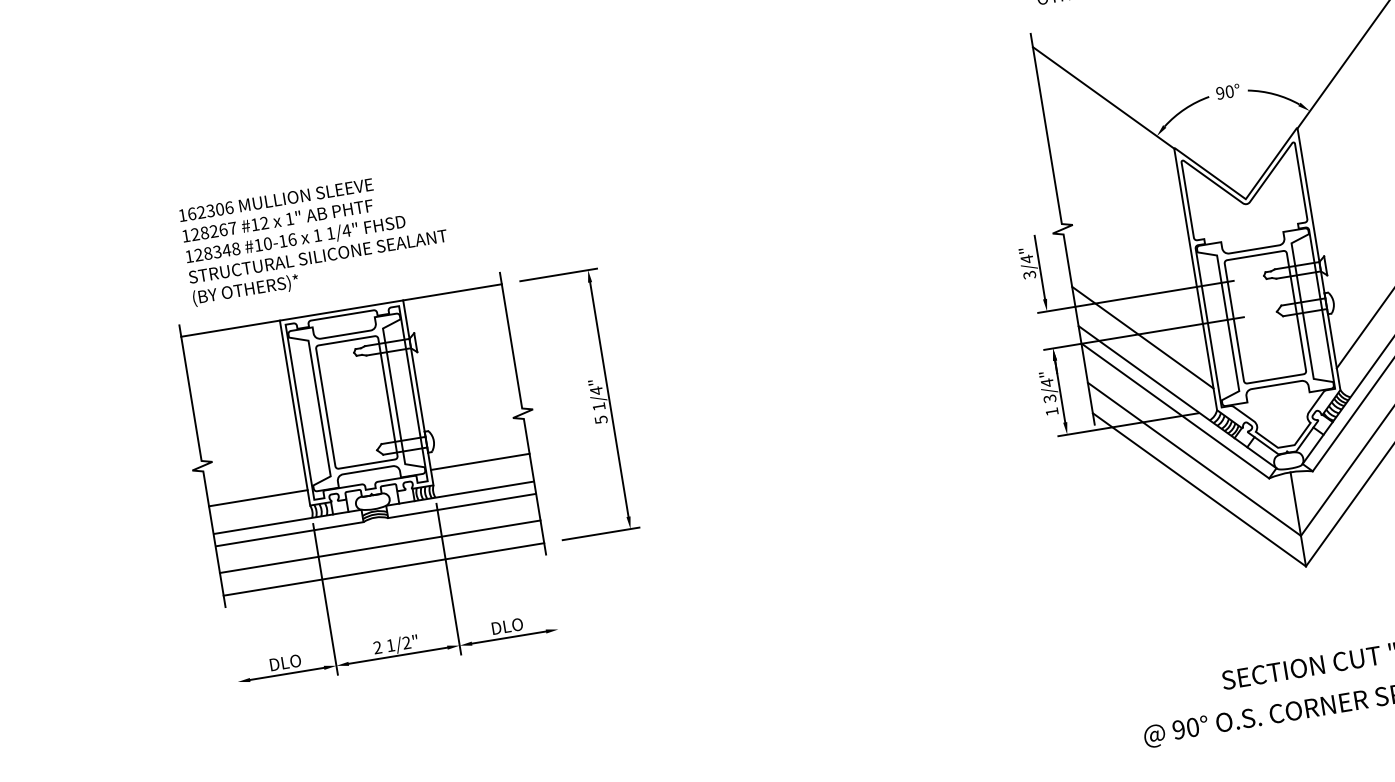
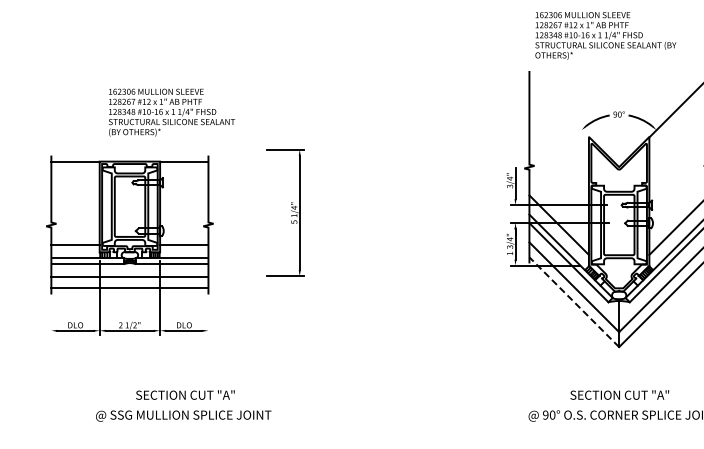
line: (1102, 97) -> (558, 107), removed
part: (368, 481) -> (129, 245), moved
line: (1197, 488) -> (573, 301), solid -> dashed

